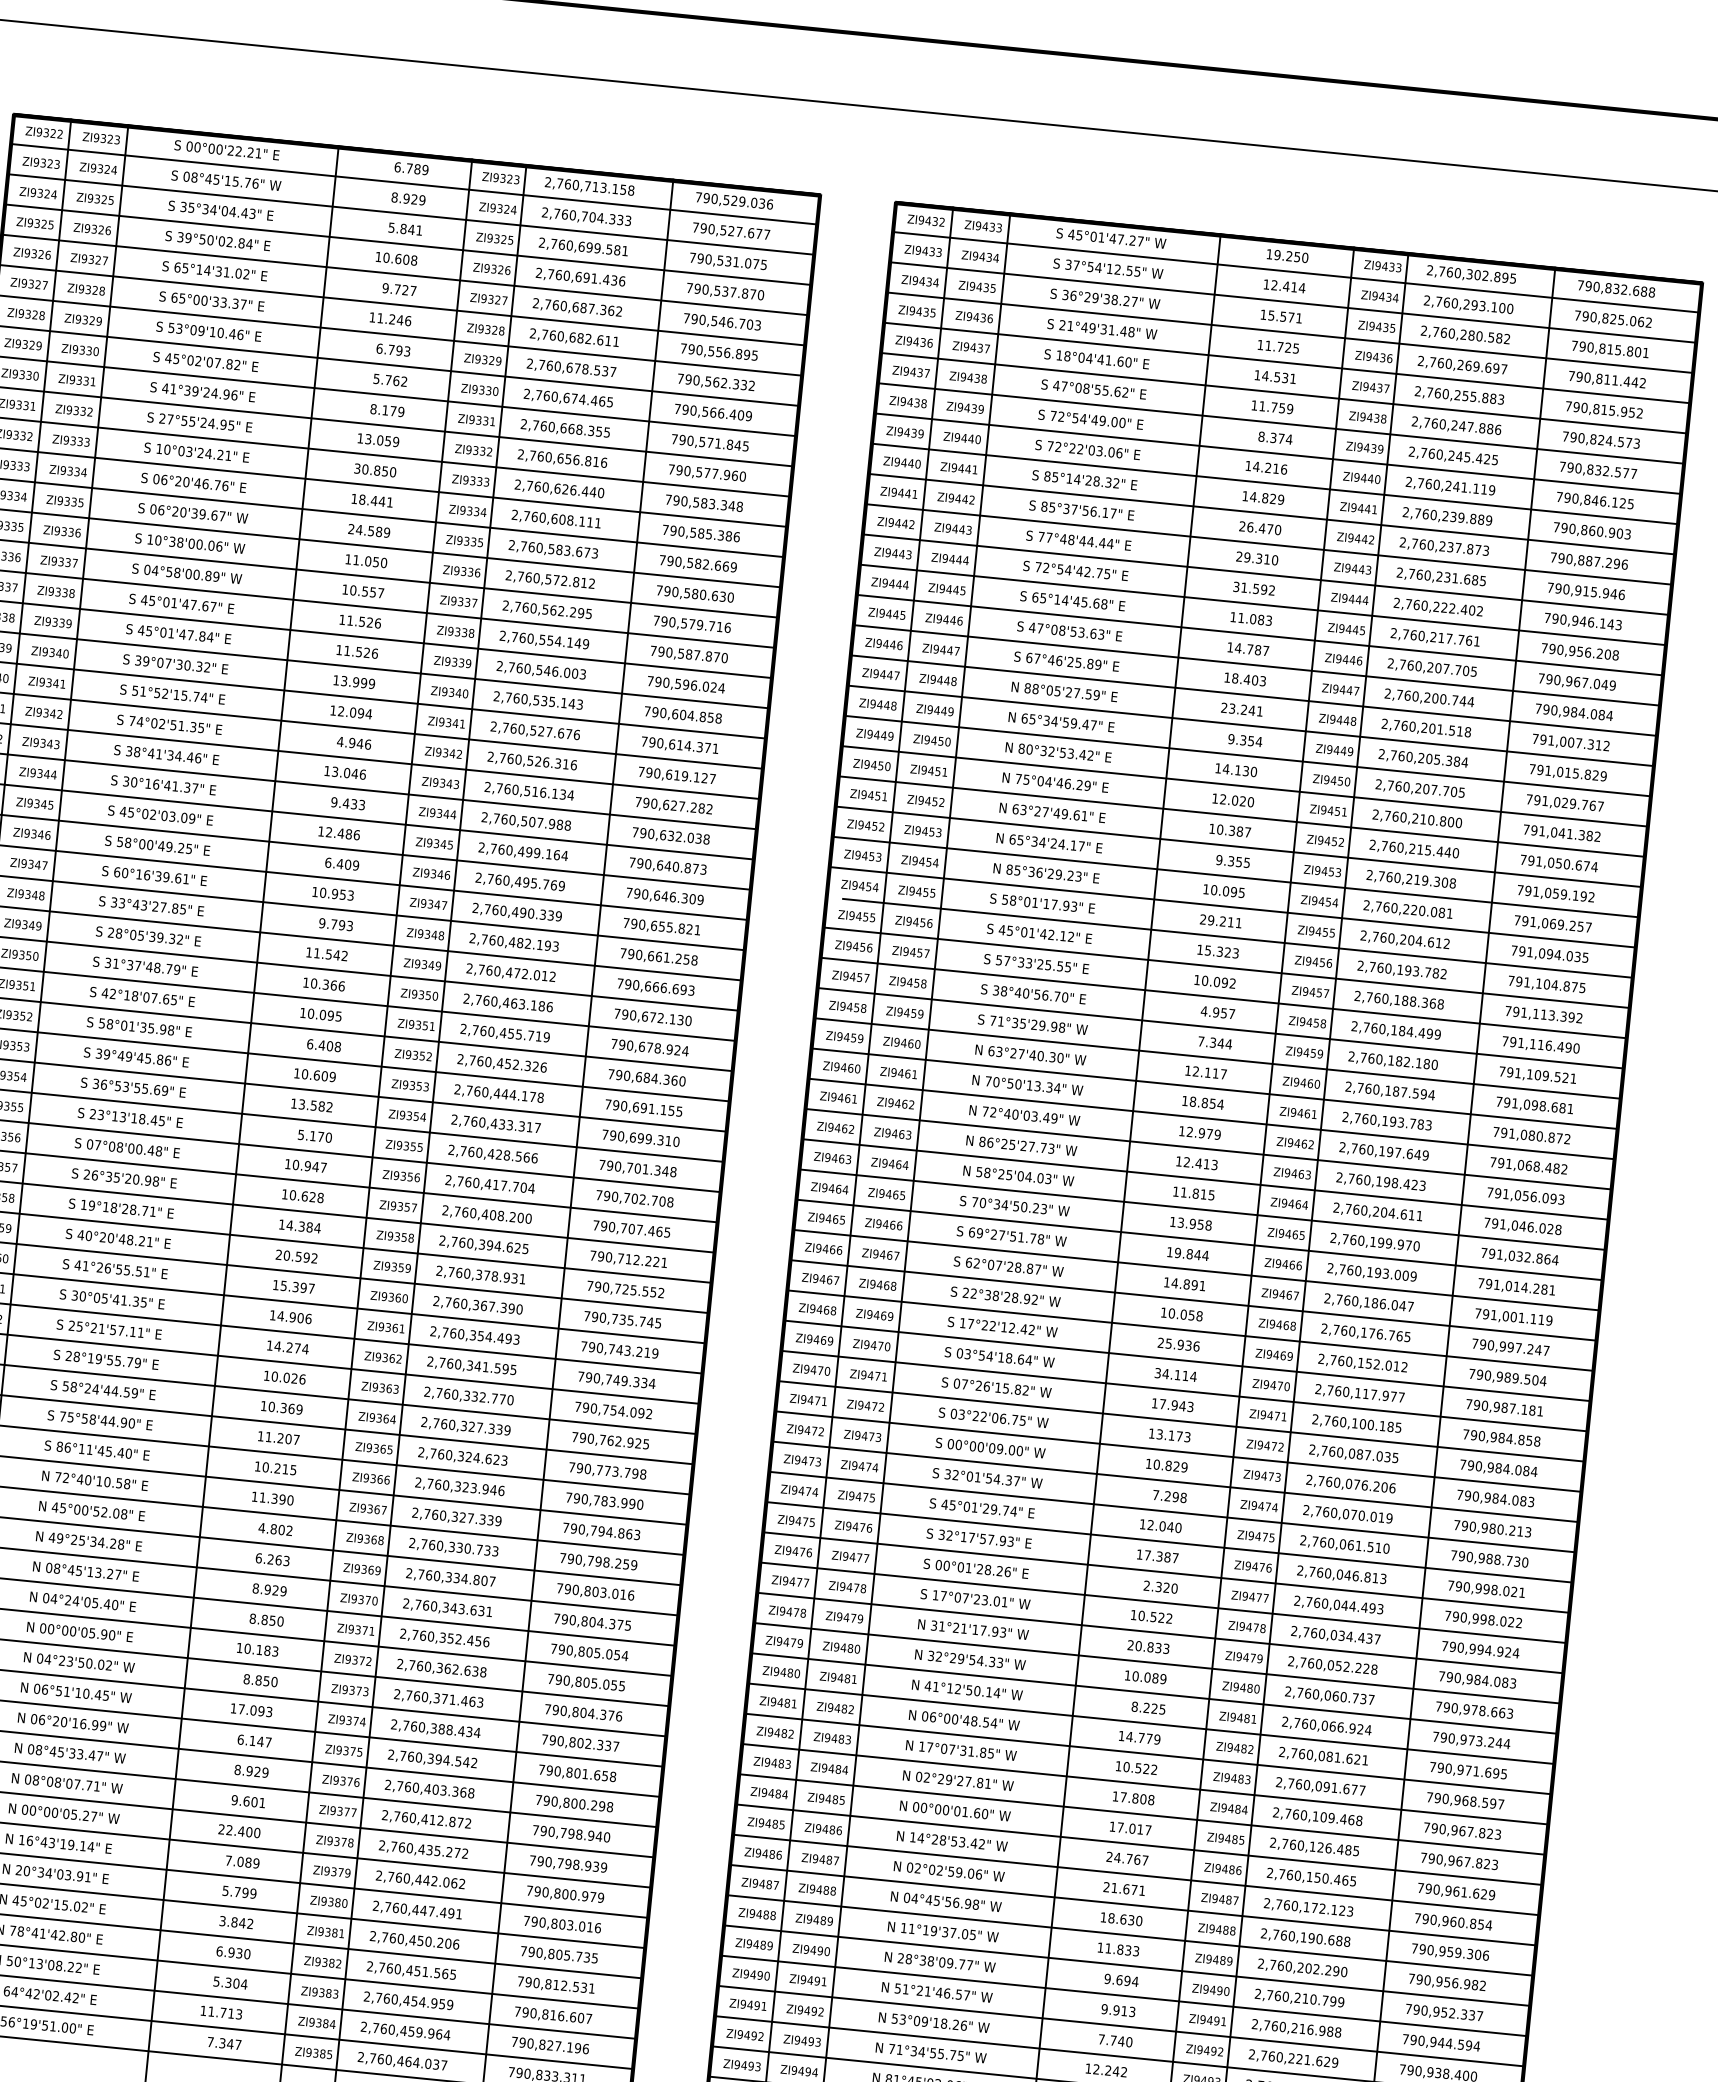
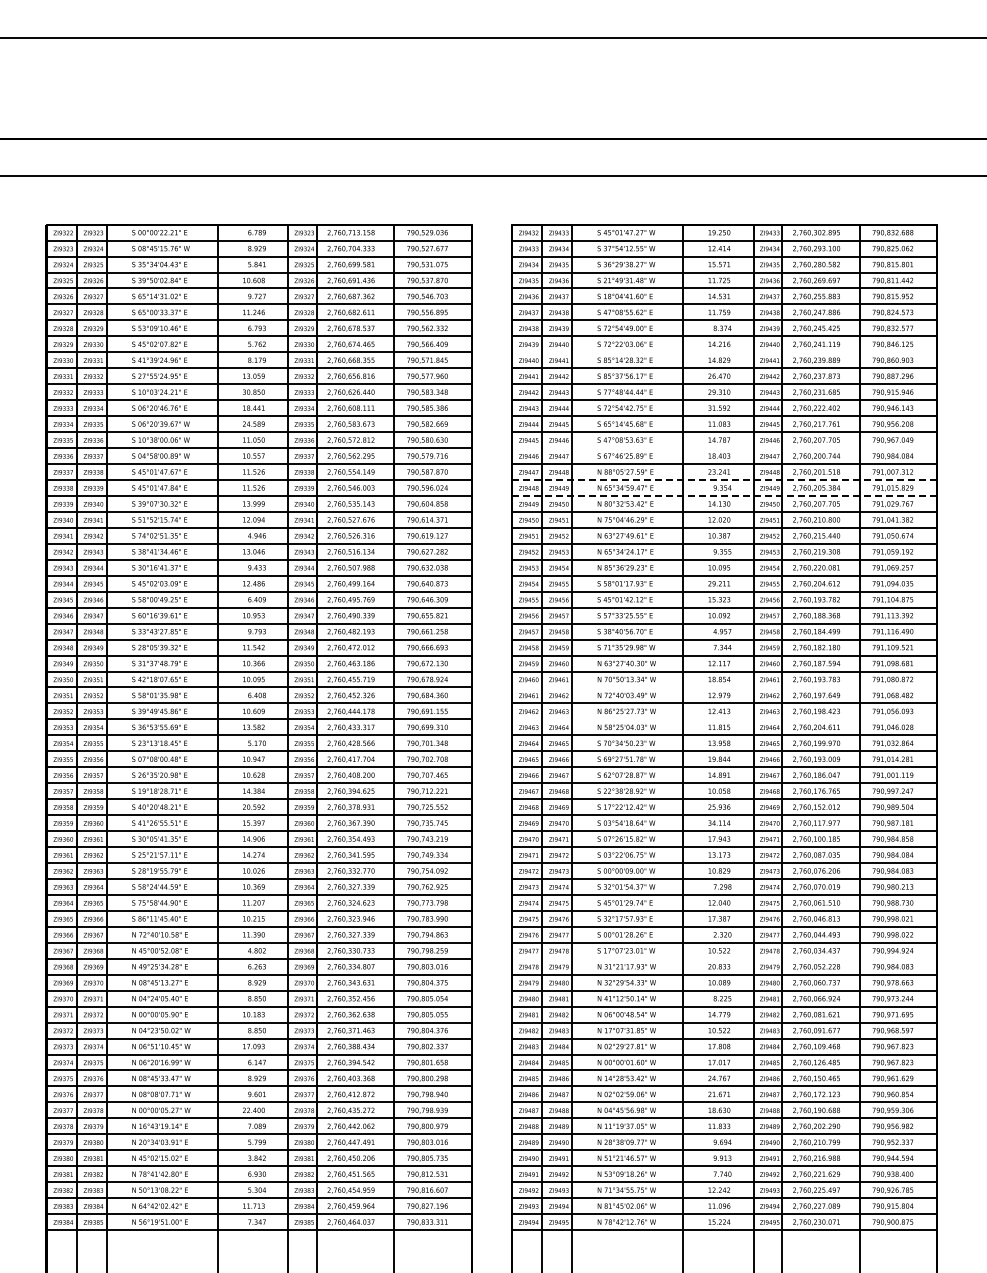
line: (1274, 484) -> (724, 352), removed
line: (1256, 666) -> (724, 448), removed
line: (1250, 726) -> (724, 480), solid -> dashed
line: (1247, 755) -> (724, 495), solid -> dashed
line: (1211, 1118) -> (724, 687), removed
line: (1205, 1179) -> (724, 719), removed
line: (1159, 1632) -> (724, 958), removed

